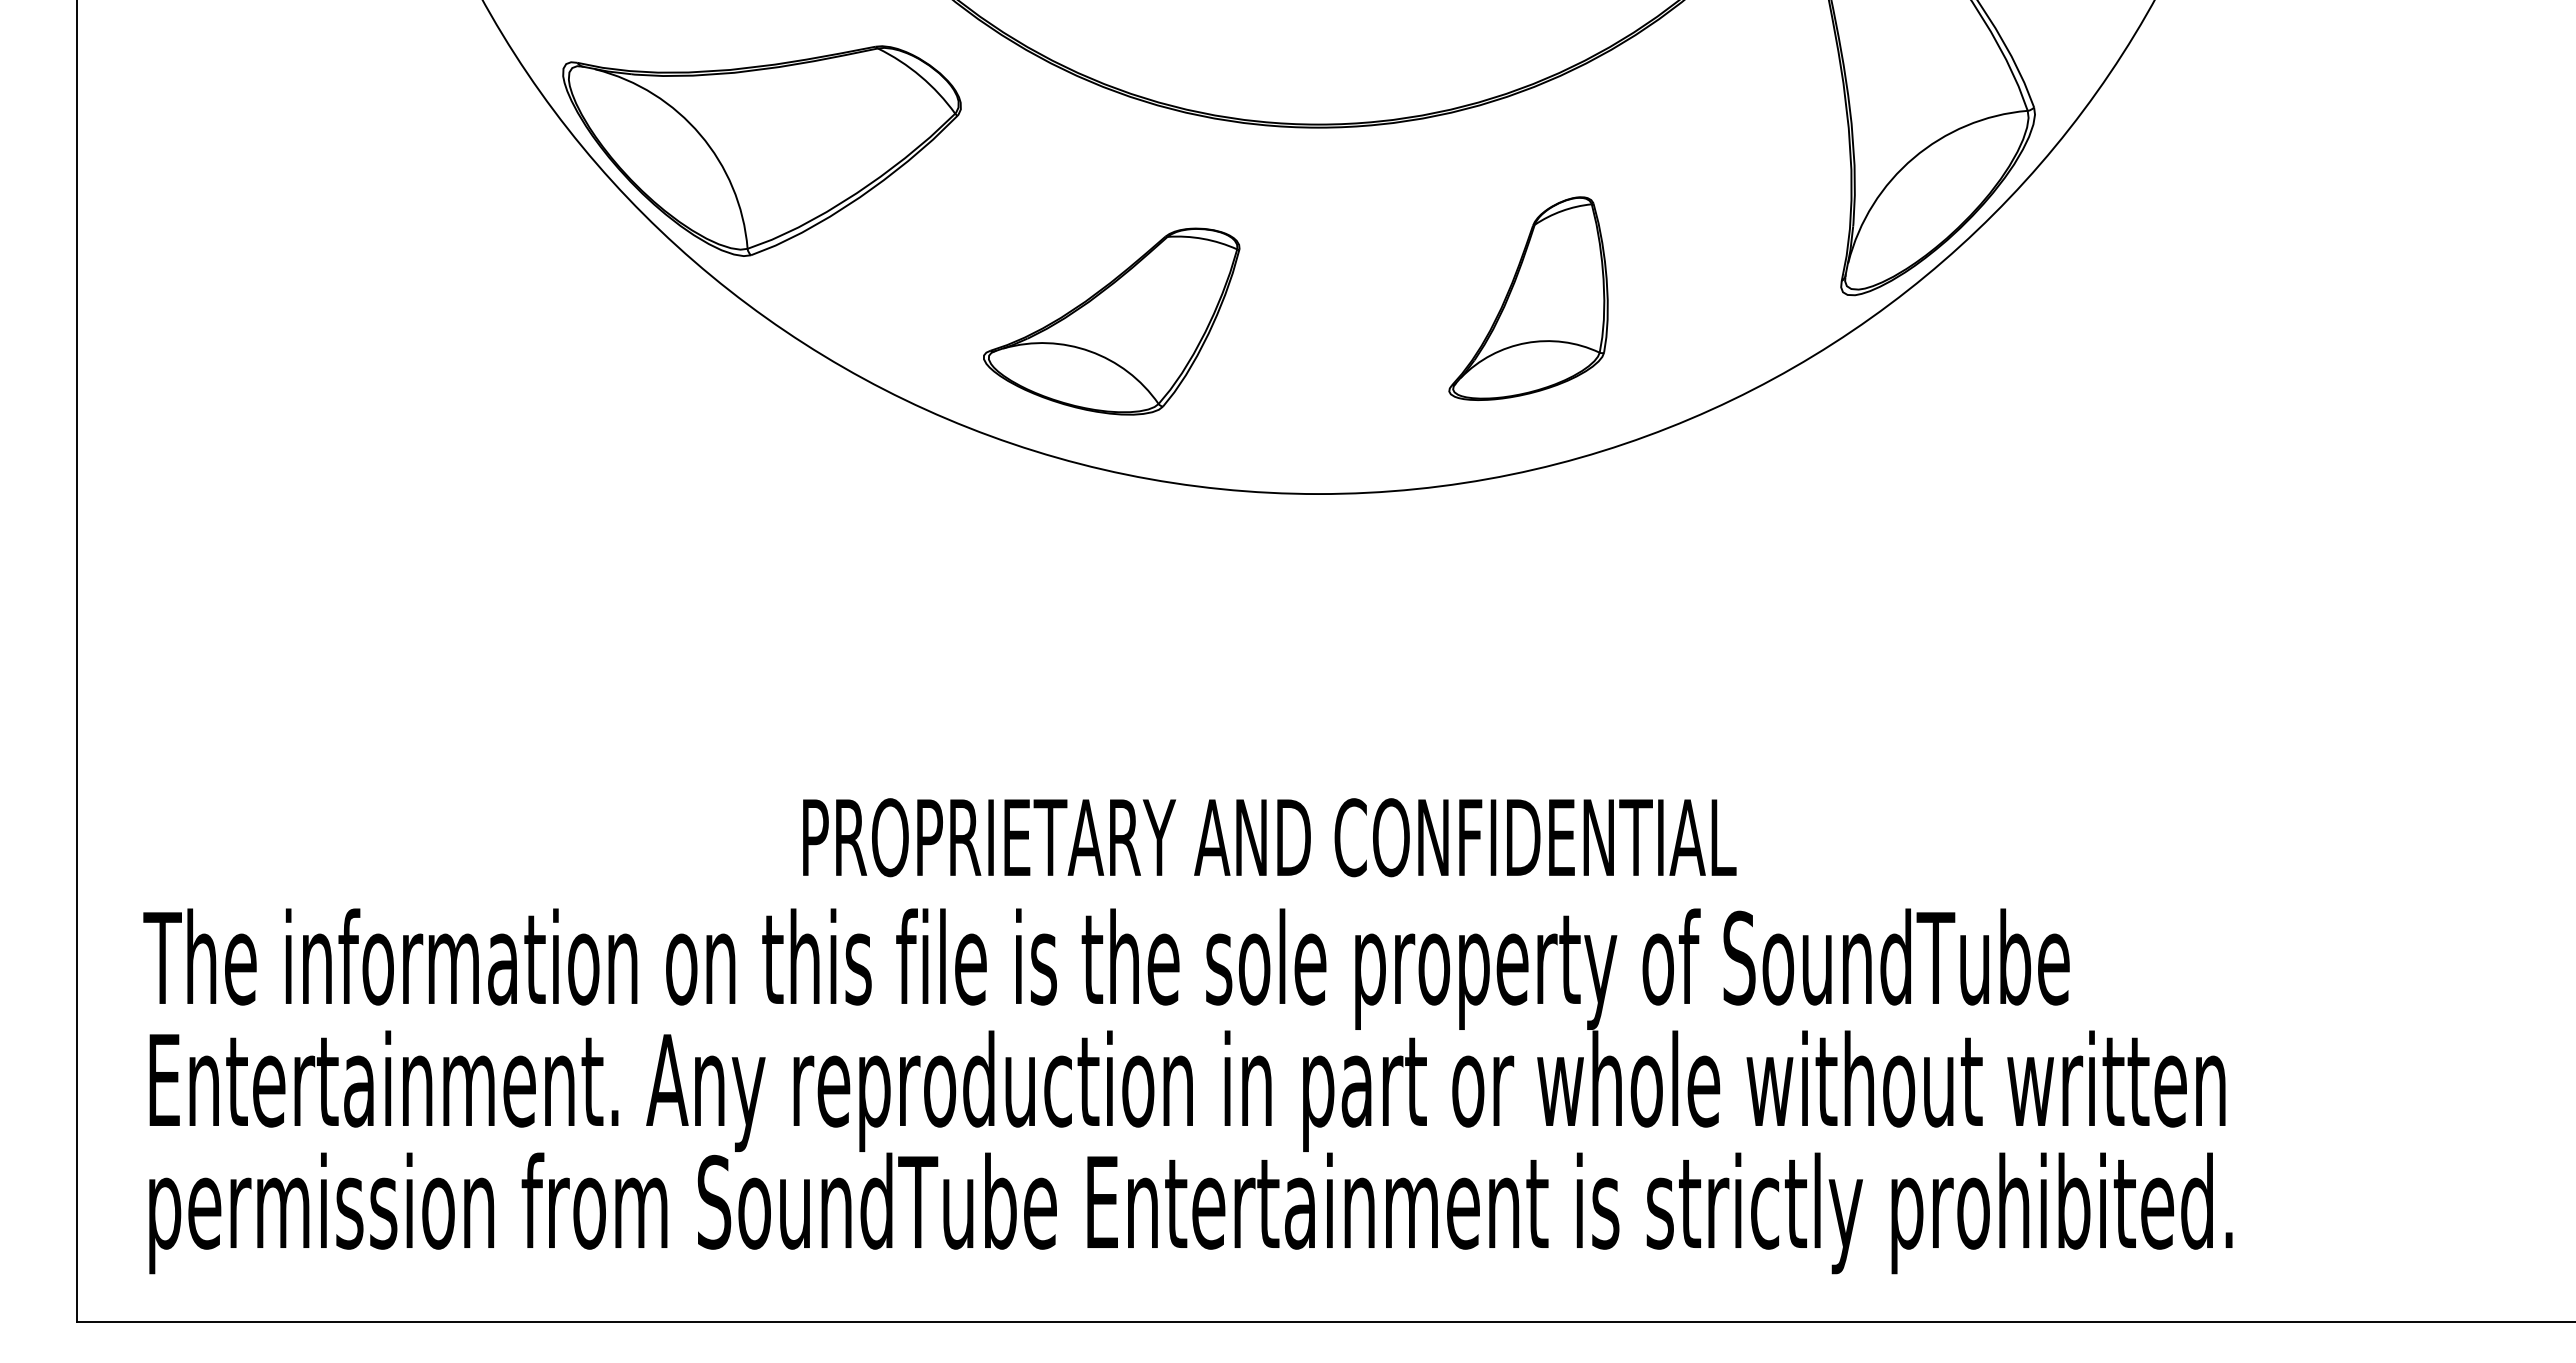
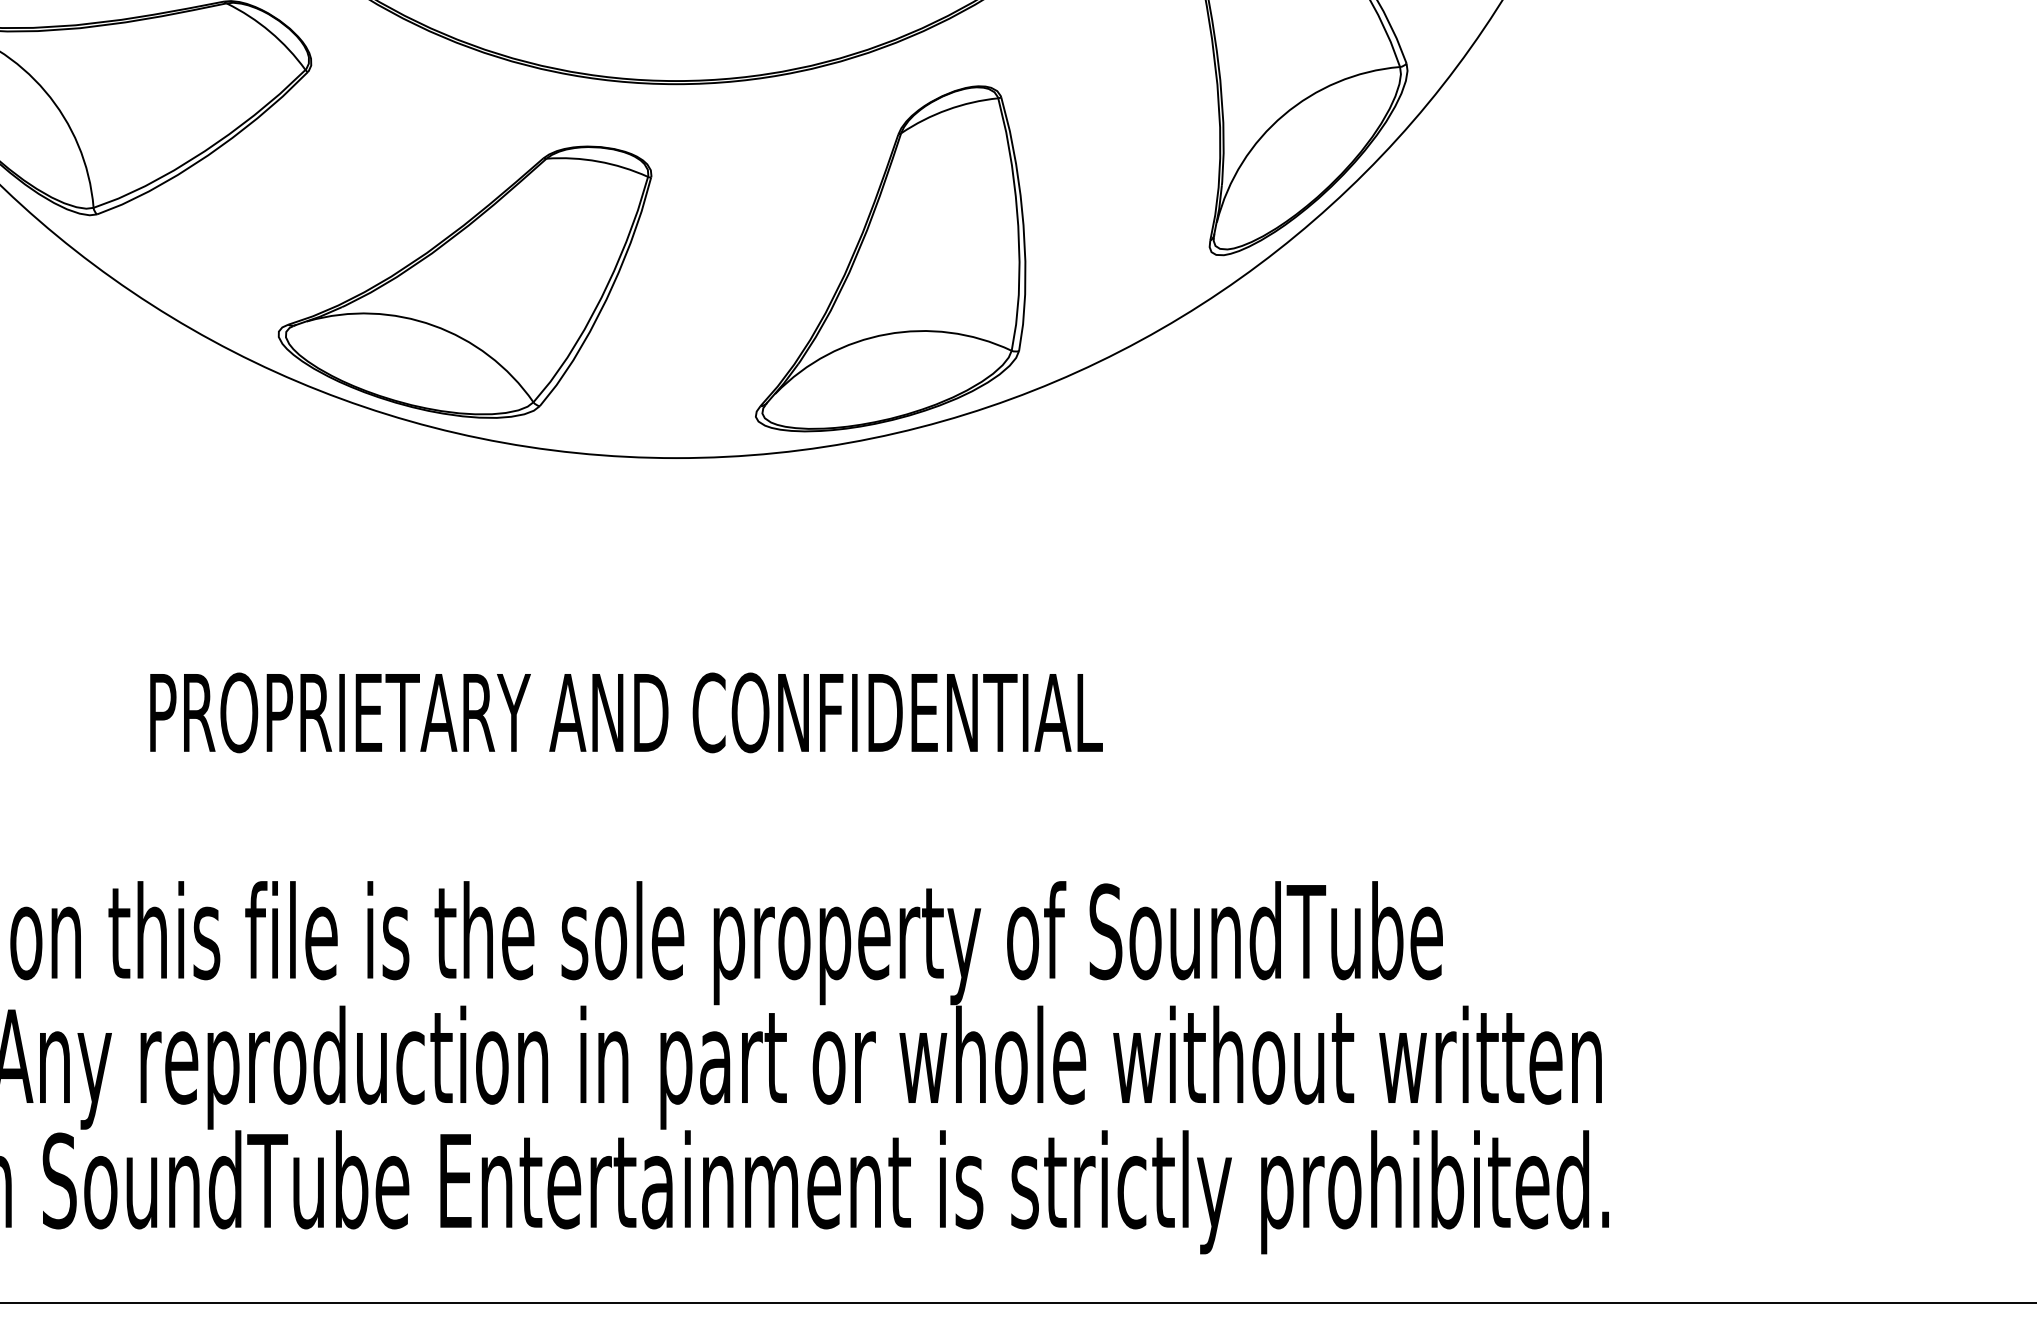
part: (1528, 298) -> (890, 258), size x1.67
part: (1111, 321) -> (464, 282), size x1.43
text: (1269, 837) -> (626, 712), moved

